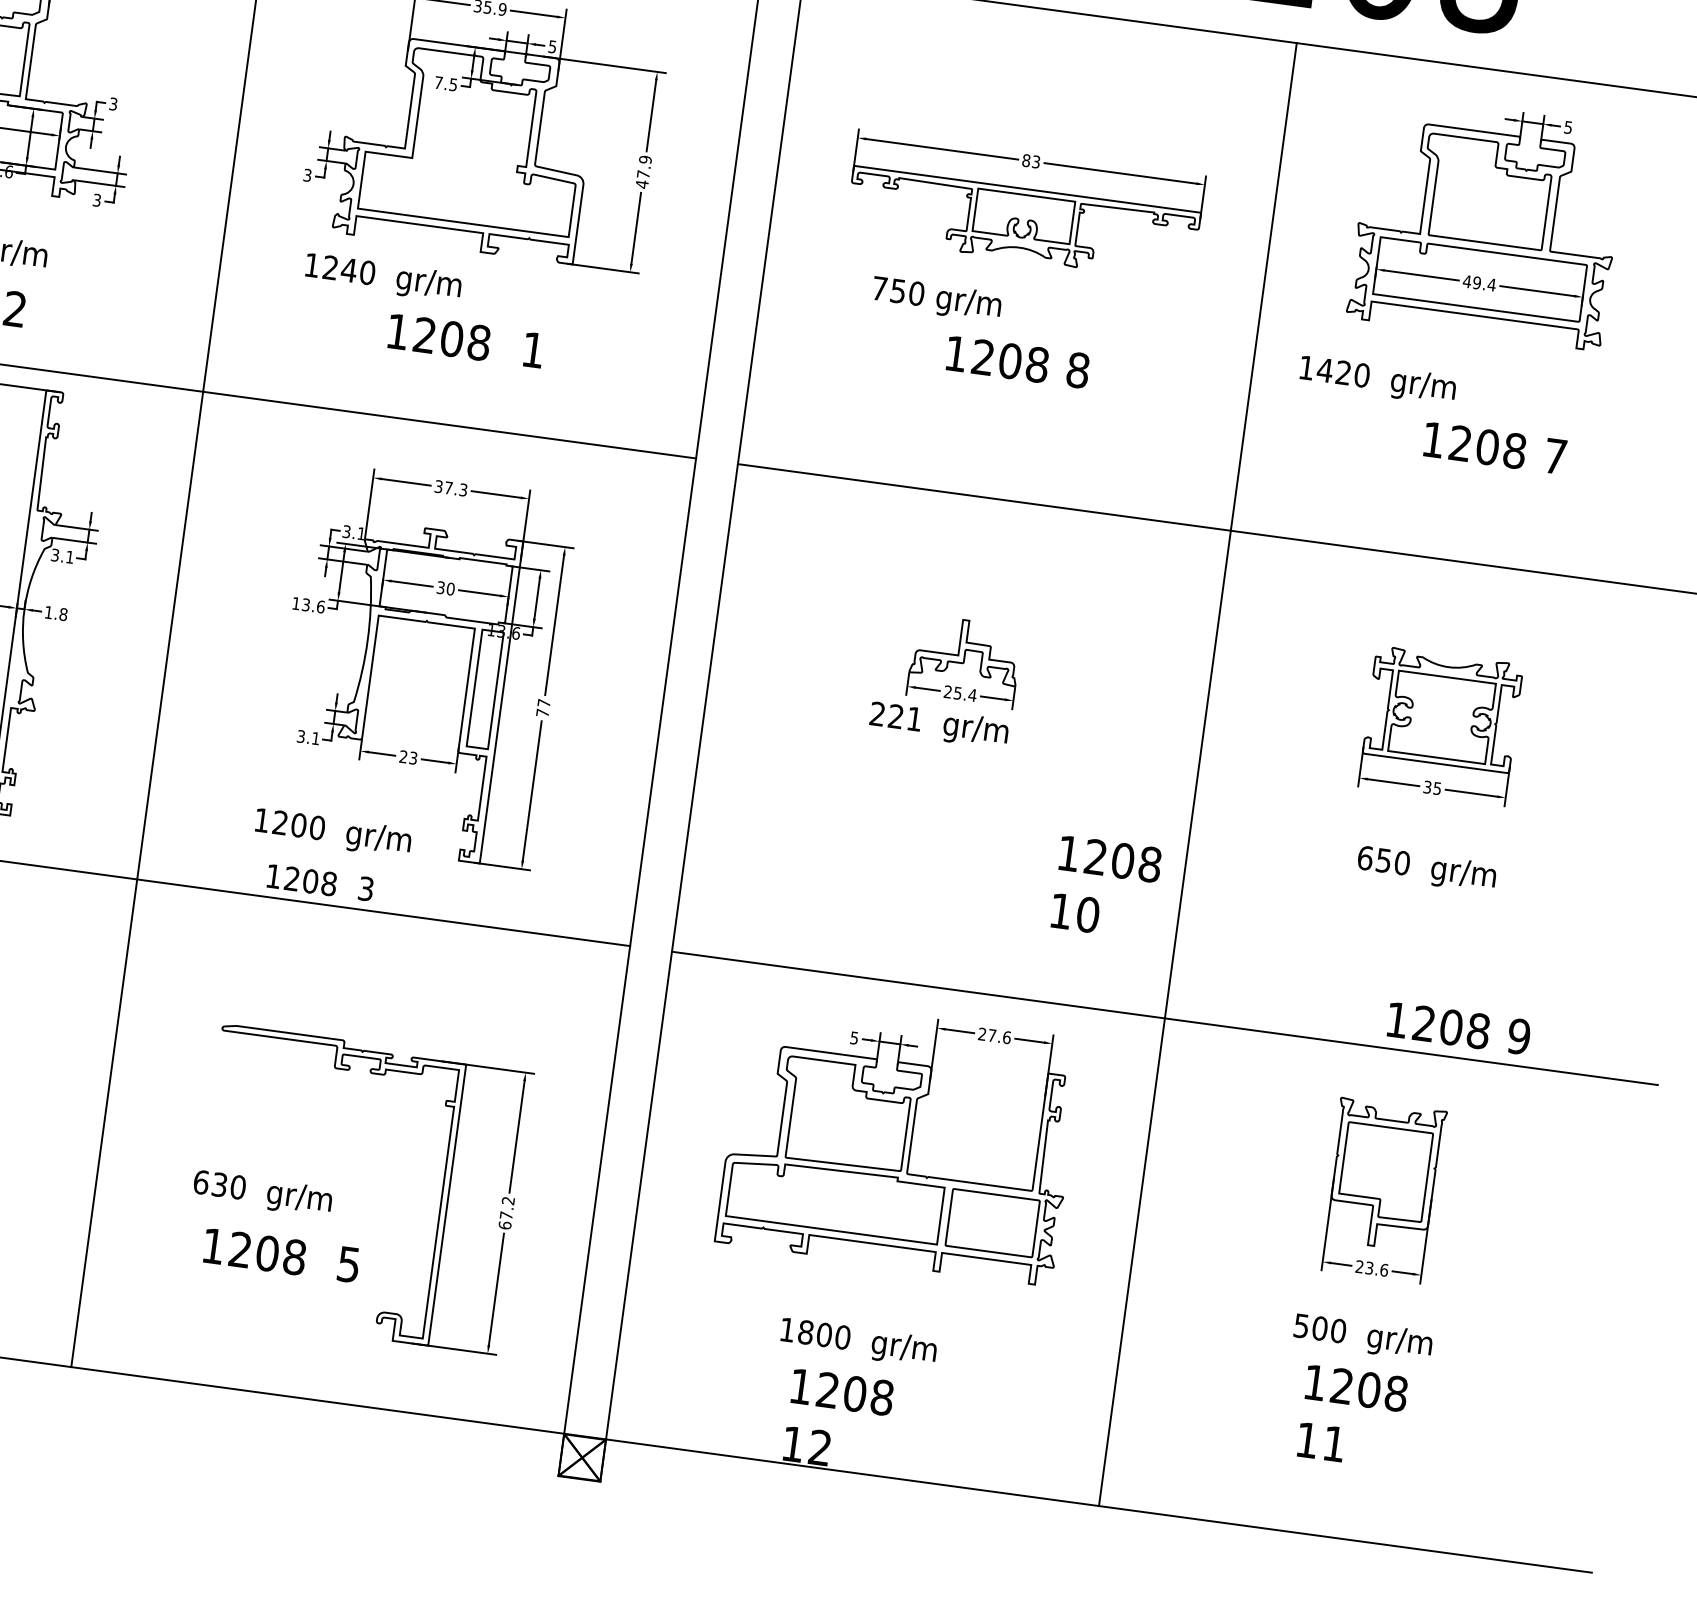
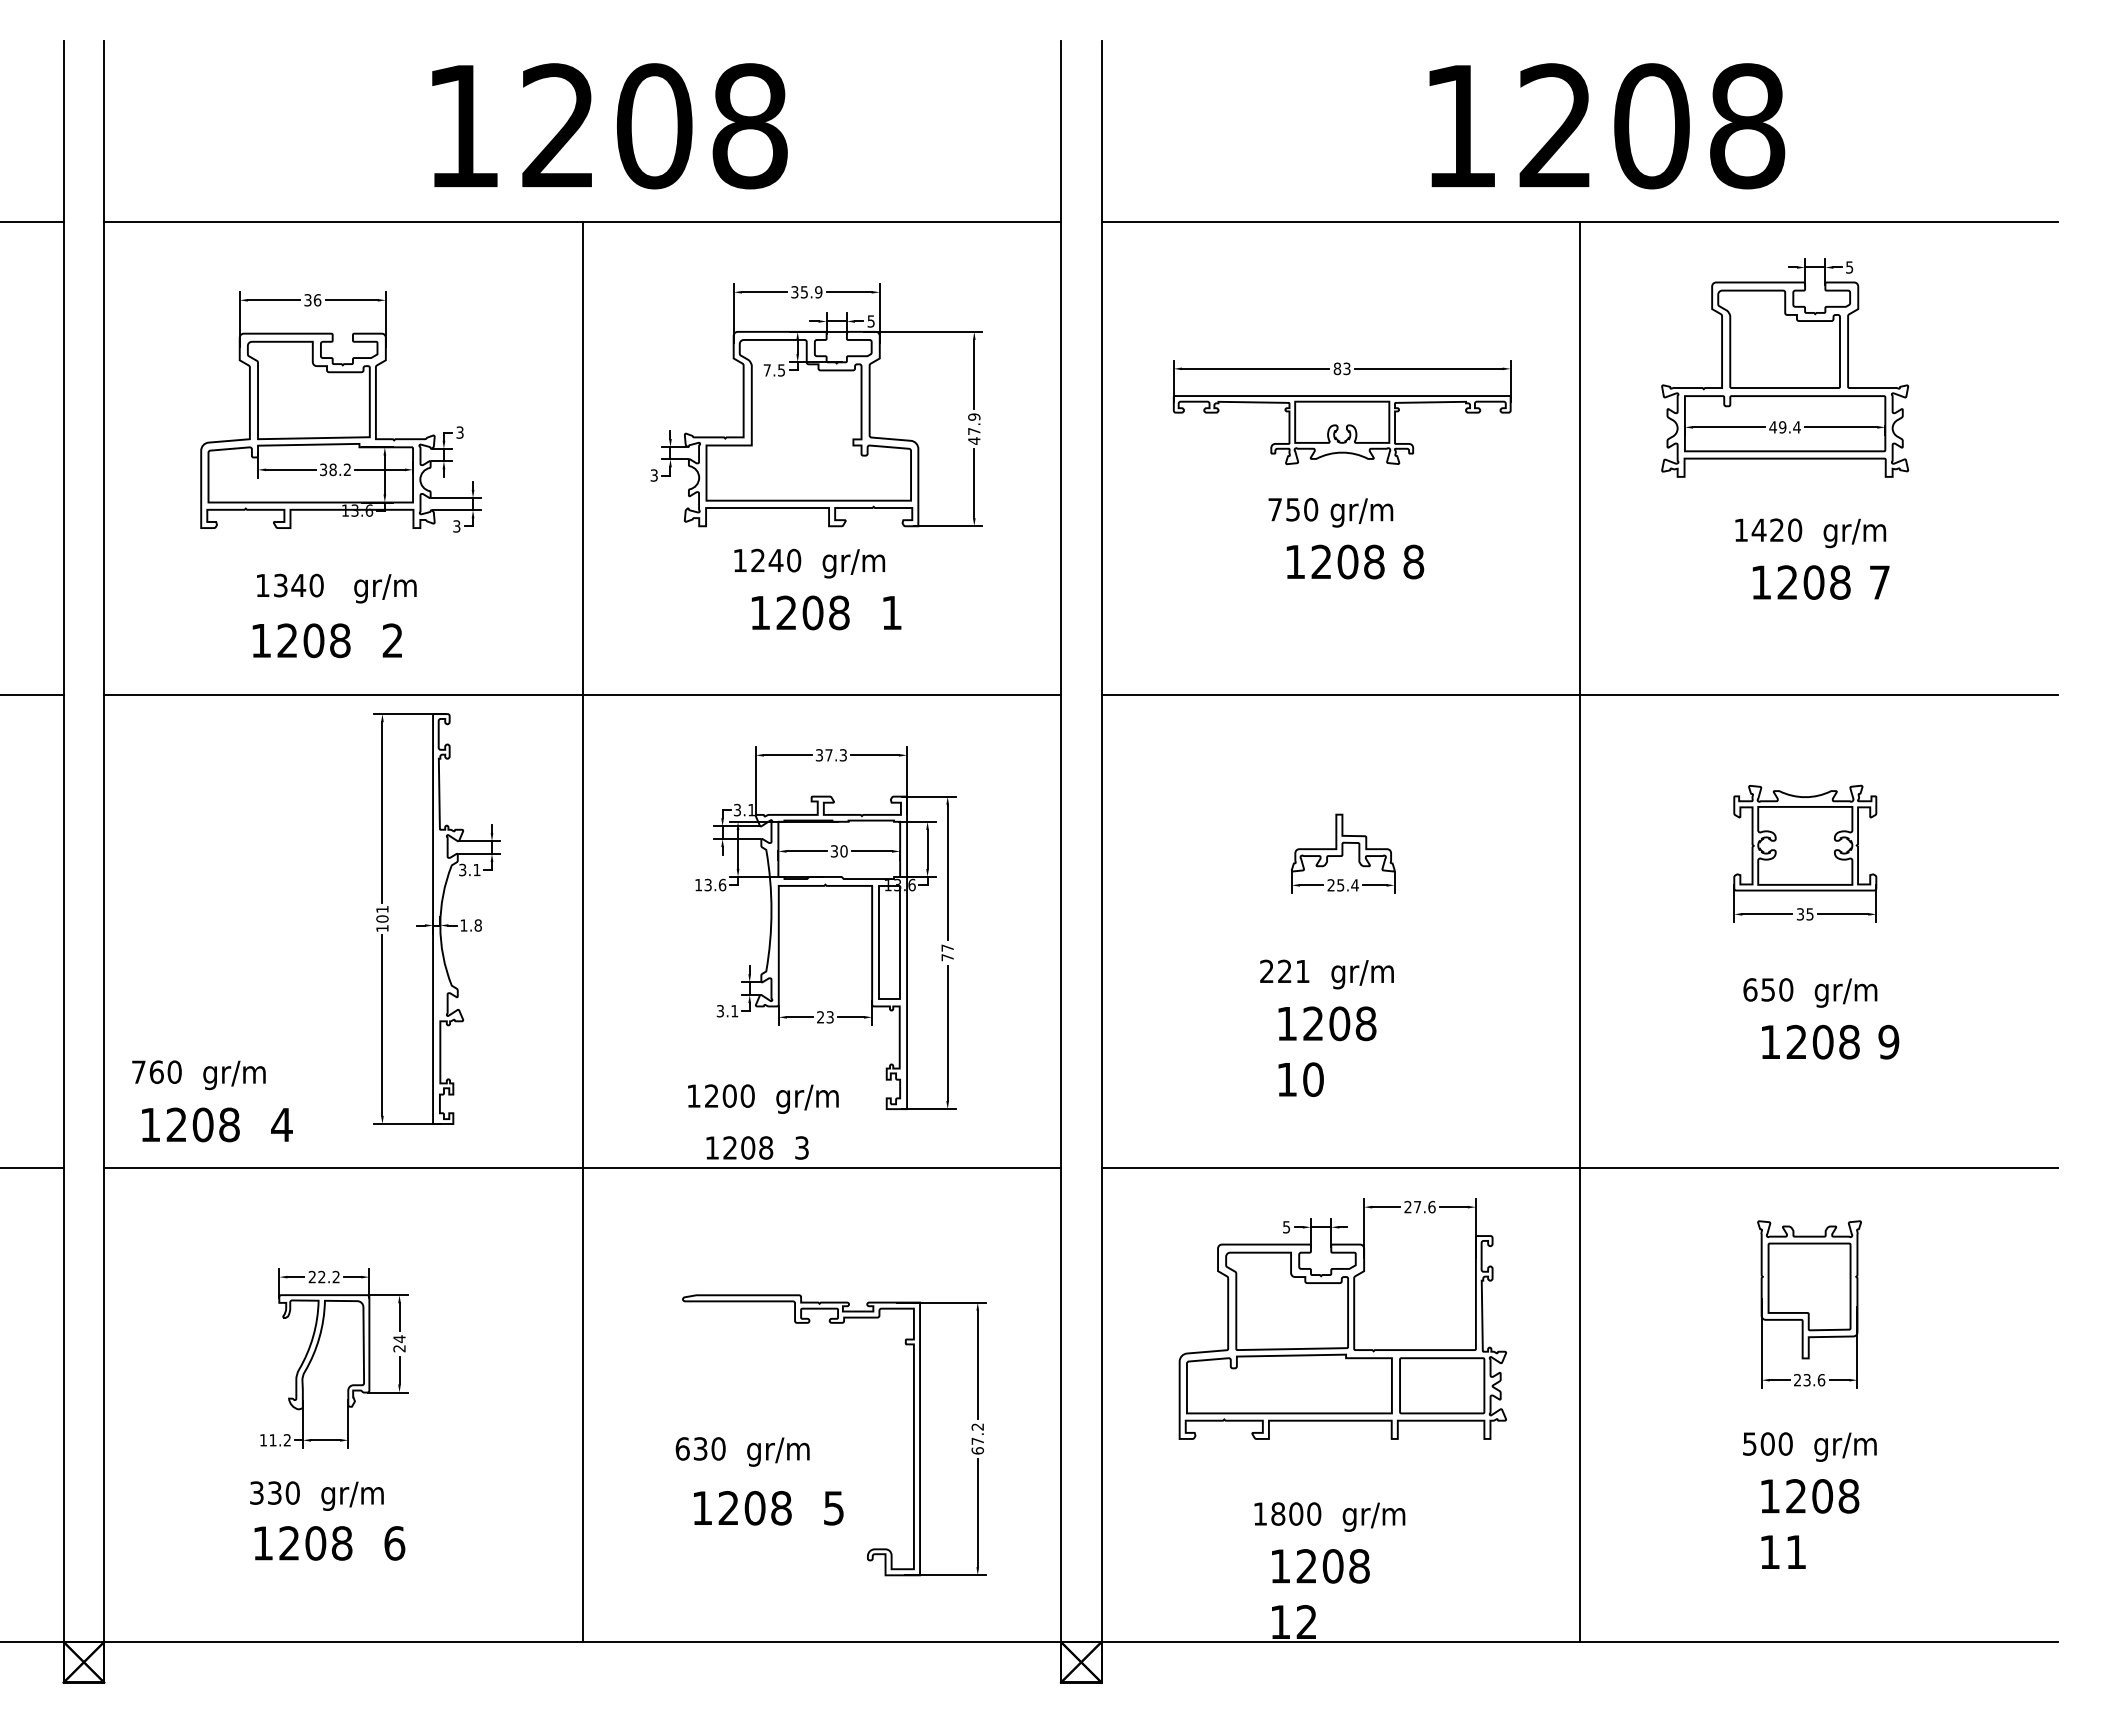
text: (383, 277) -> (809, 563), moved
text: (936, 299) -> (1330, 512), moved
text: (1377, 380) -> (1810, 533), moved
text: (938, 725) -> (1326, 974), moved
text: (1106, 887) -> (1327, 1051), moved
text: (1459, 1027) -> (1830, 1041), moved

